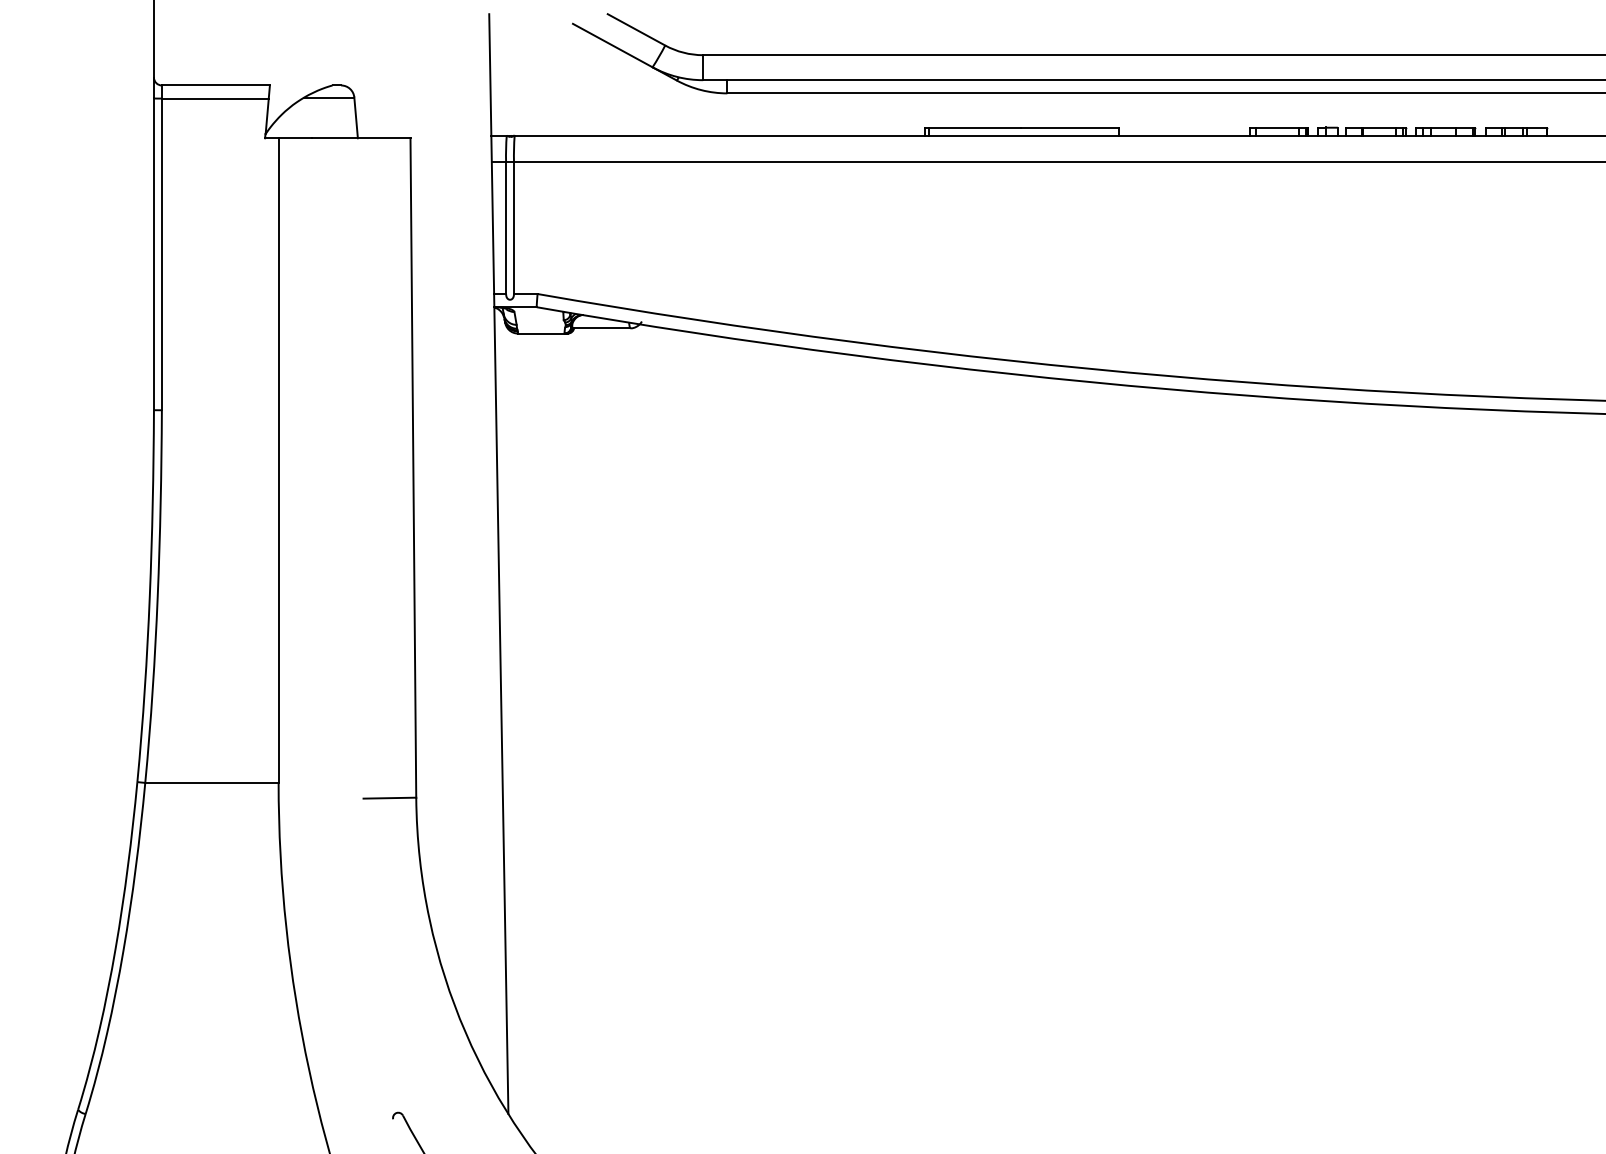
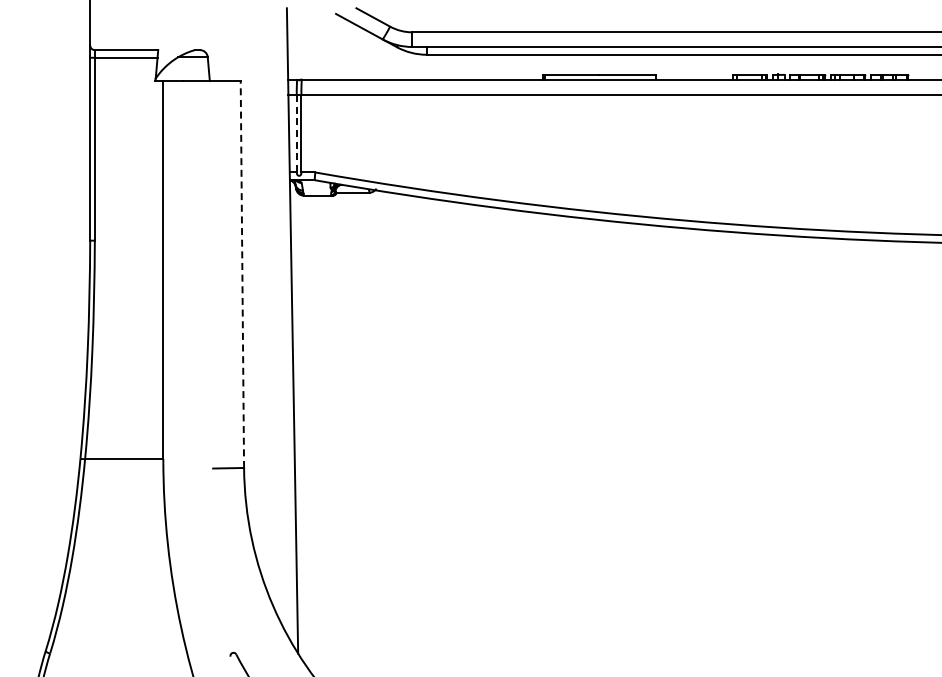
line: (505, 227) -> (296, 133), solid -> dashed
line: (413, 467) -> (242, 274), solid -> dashed

